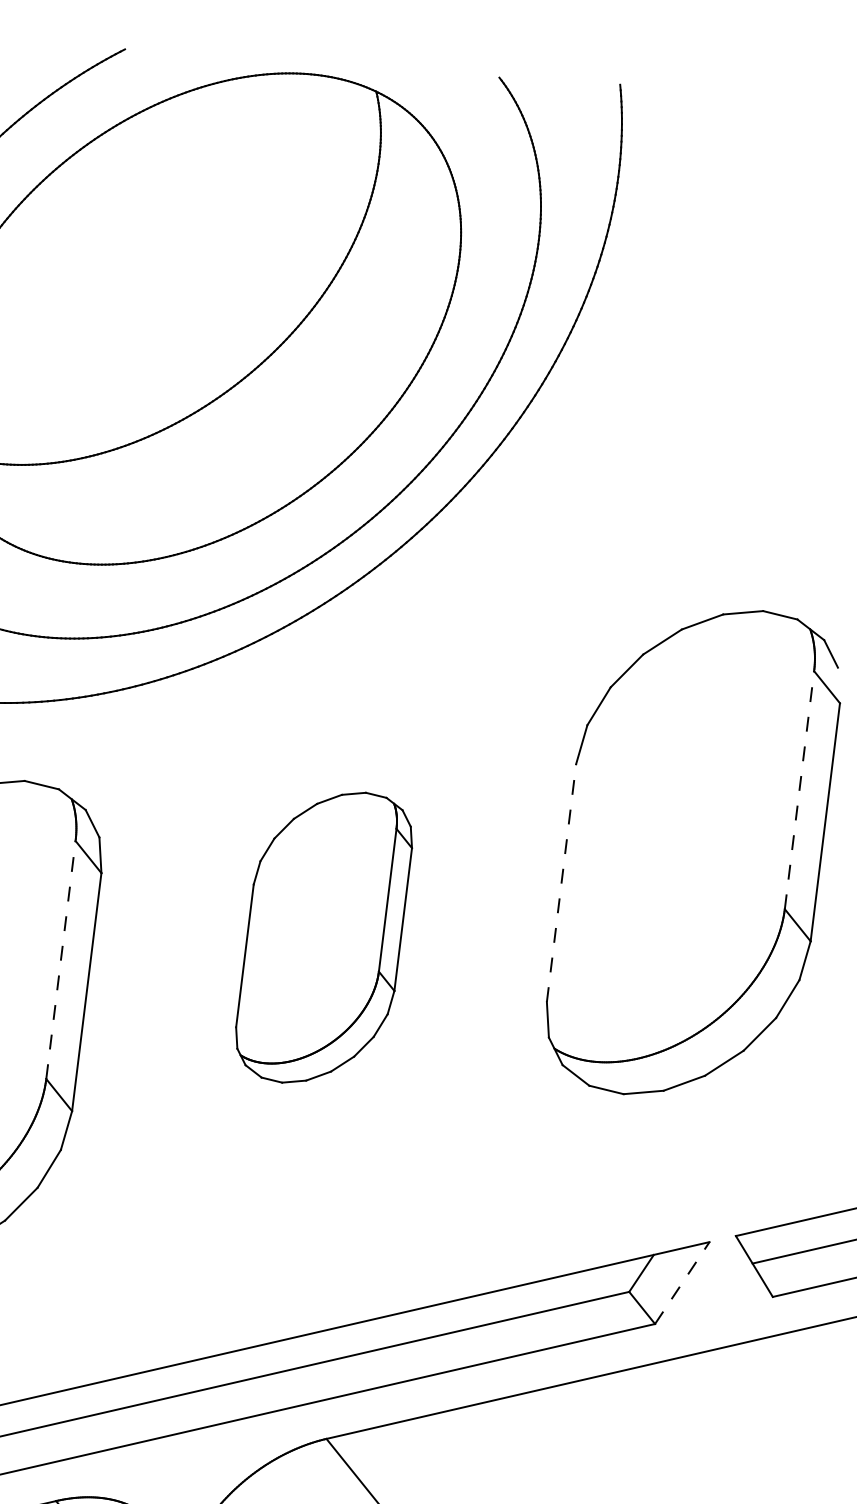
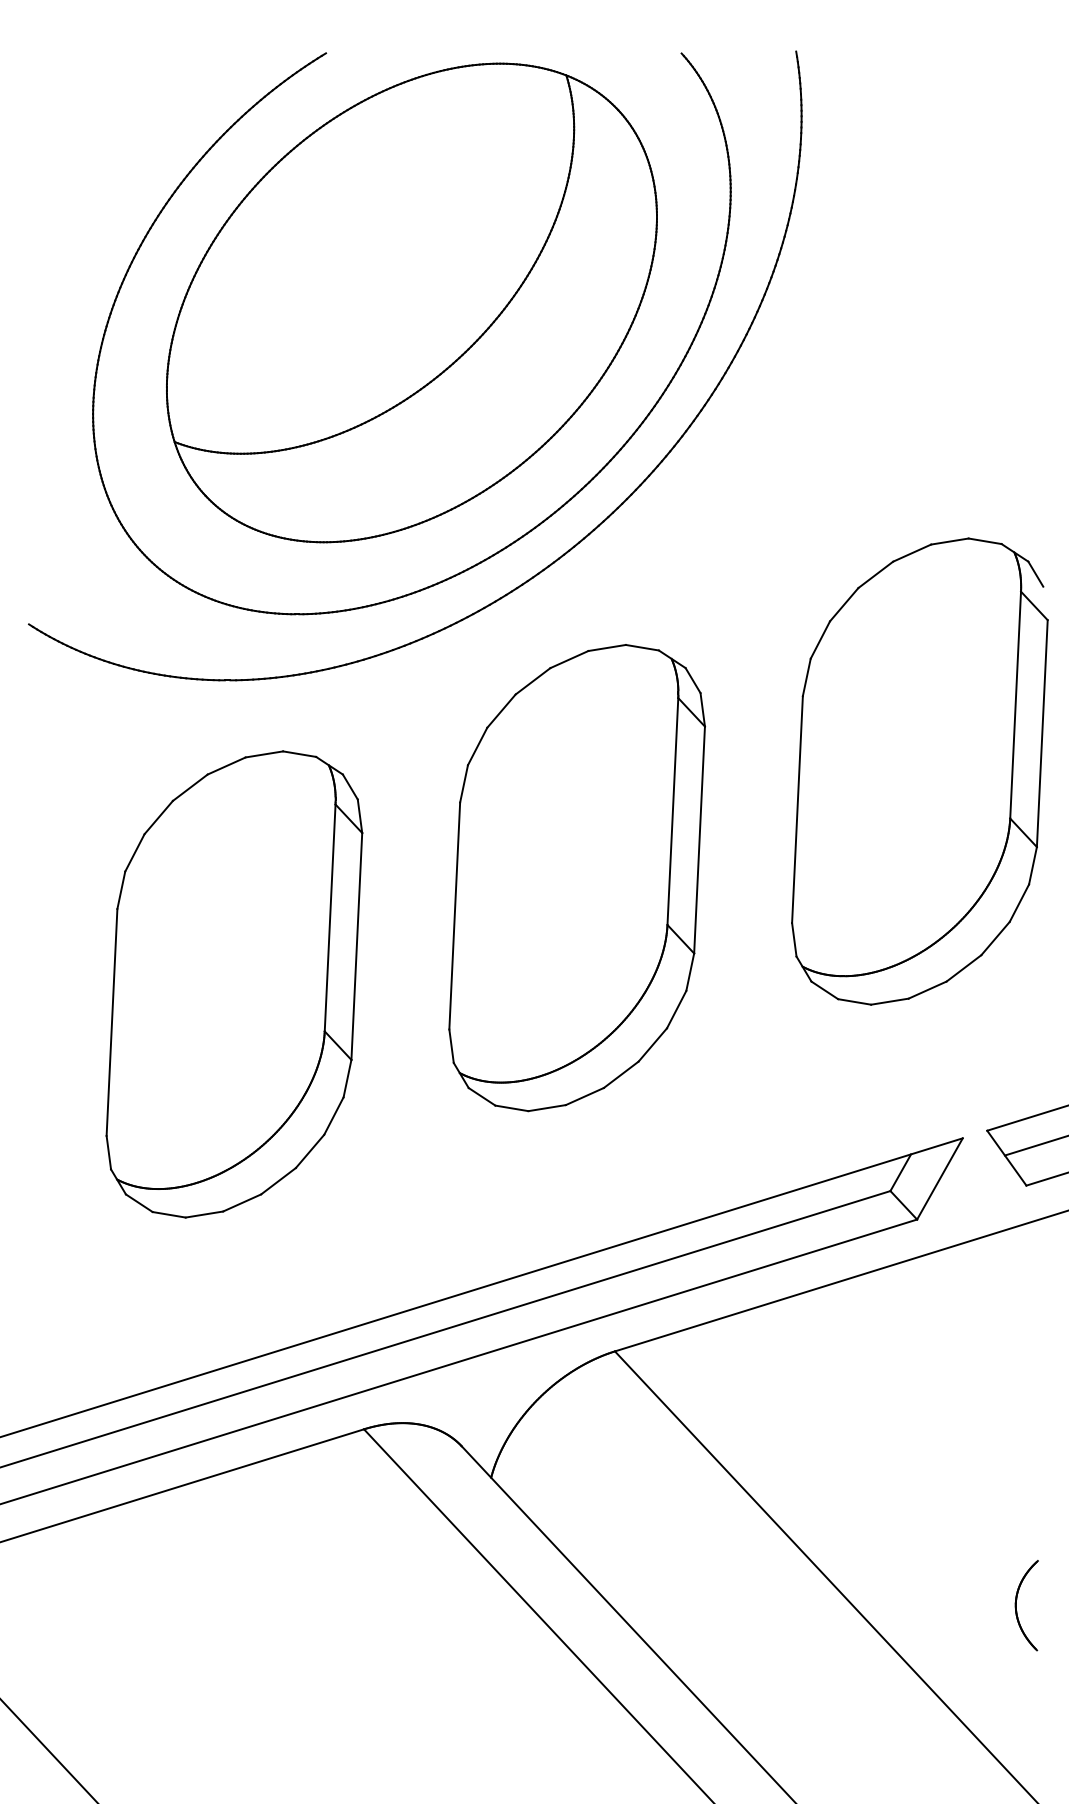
line: (799, 790) -> (1015, 705), dashed -> solid
line: (561, 882) -> (797, 809), dashed -> solid
part: (323, 937) -> (576, 878), size x1.67
line: (61, 959) -> (330, 917), dashed -> solid
line: (681, 1282) -> (939, 1178), dashed -> solid

